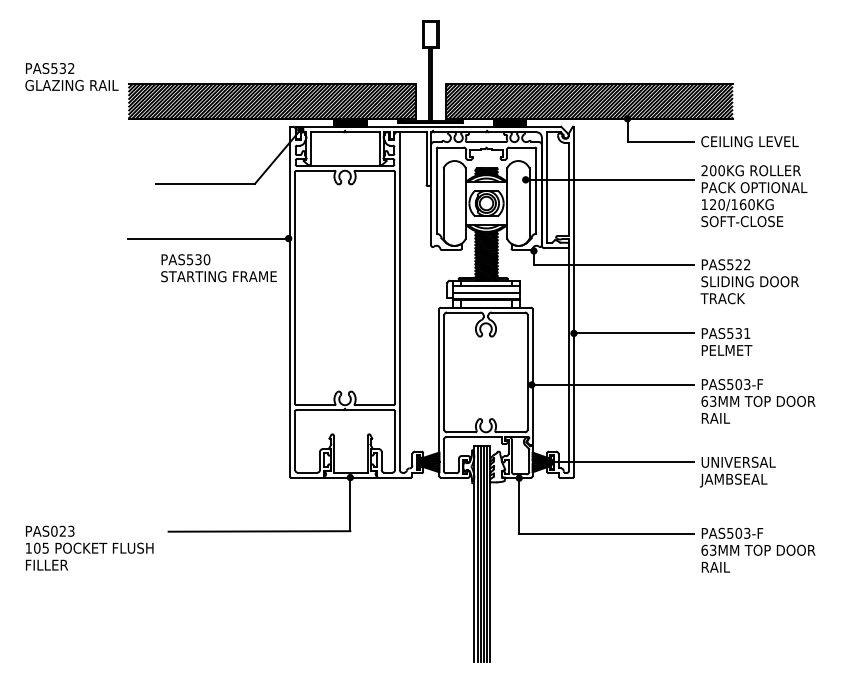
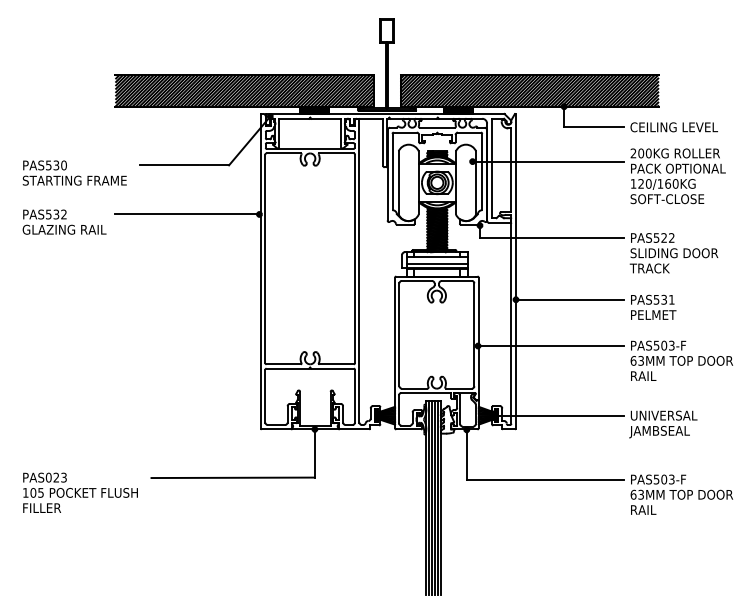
text: (71, 76) -> (64, 221), moved
text: (218, 267) -> (74, 172), moved

